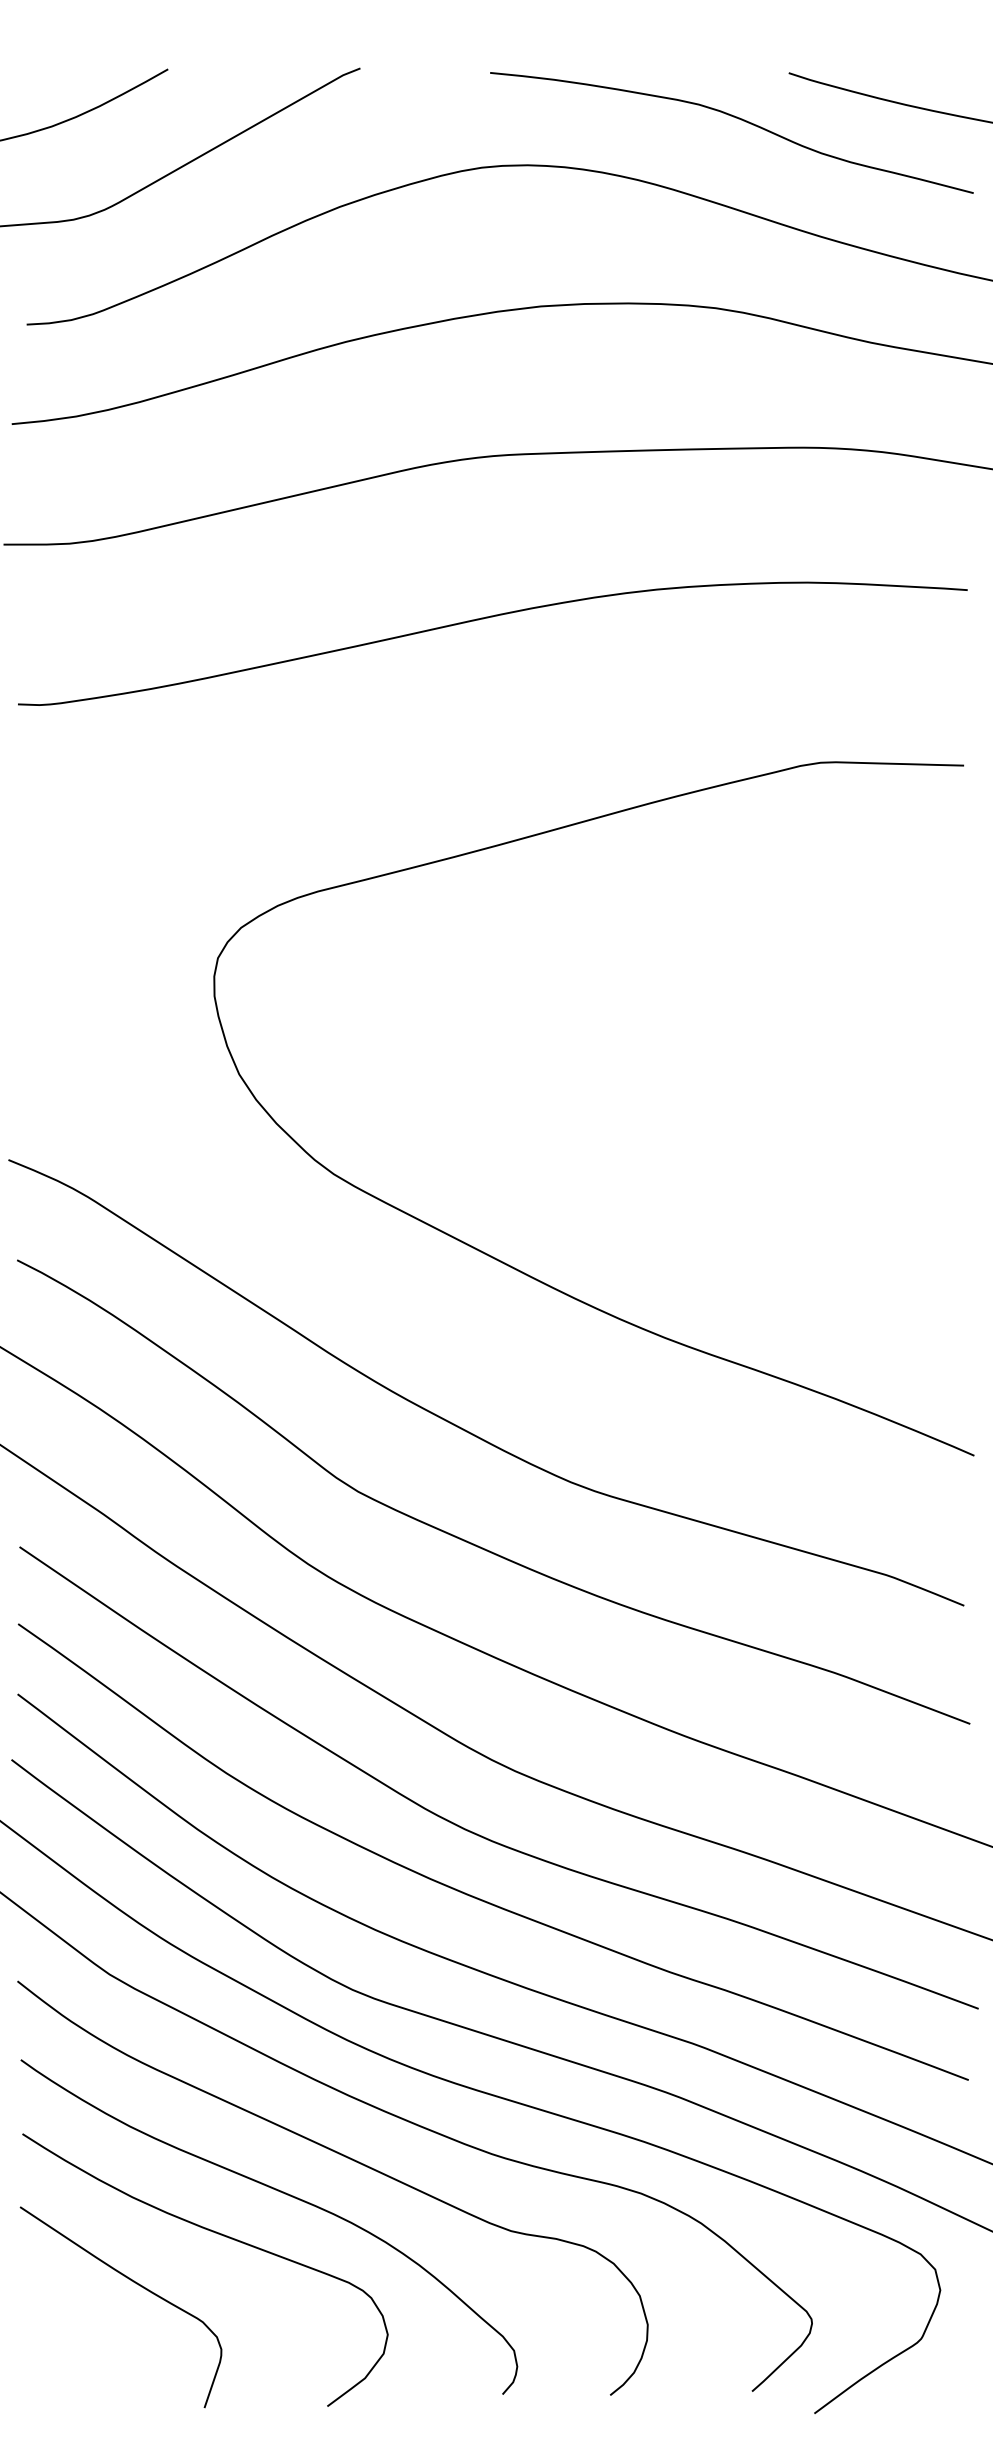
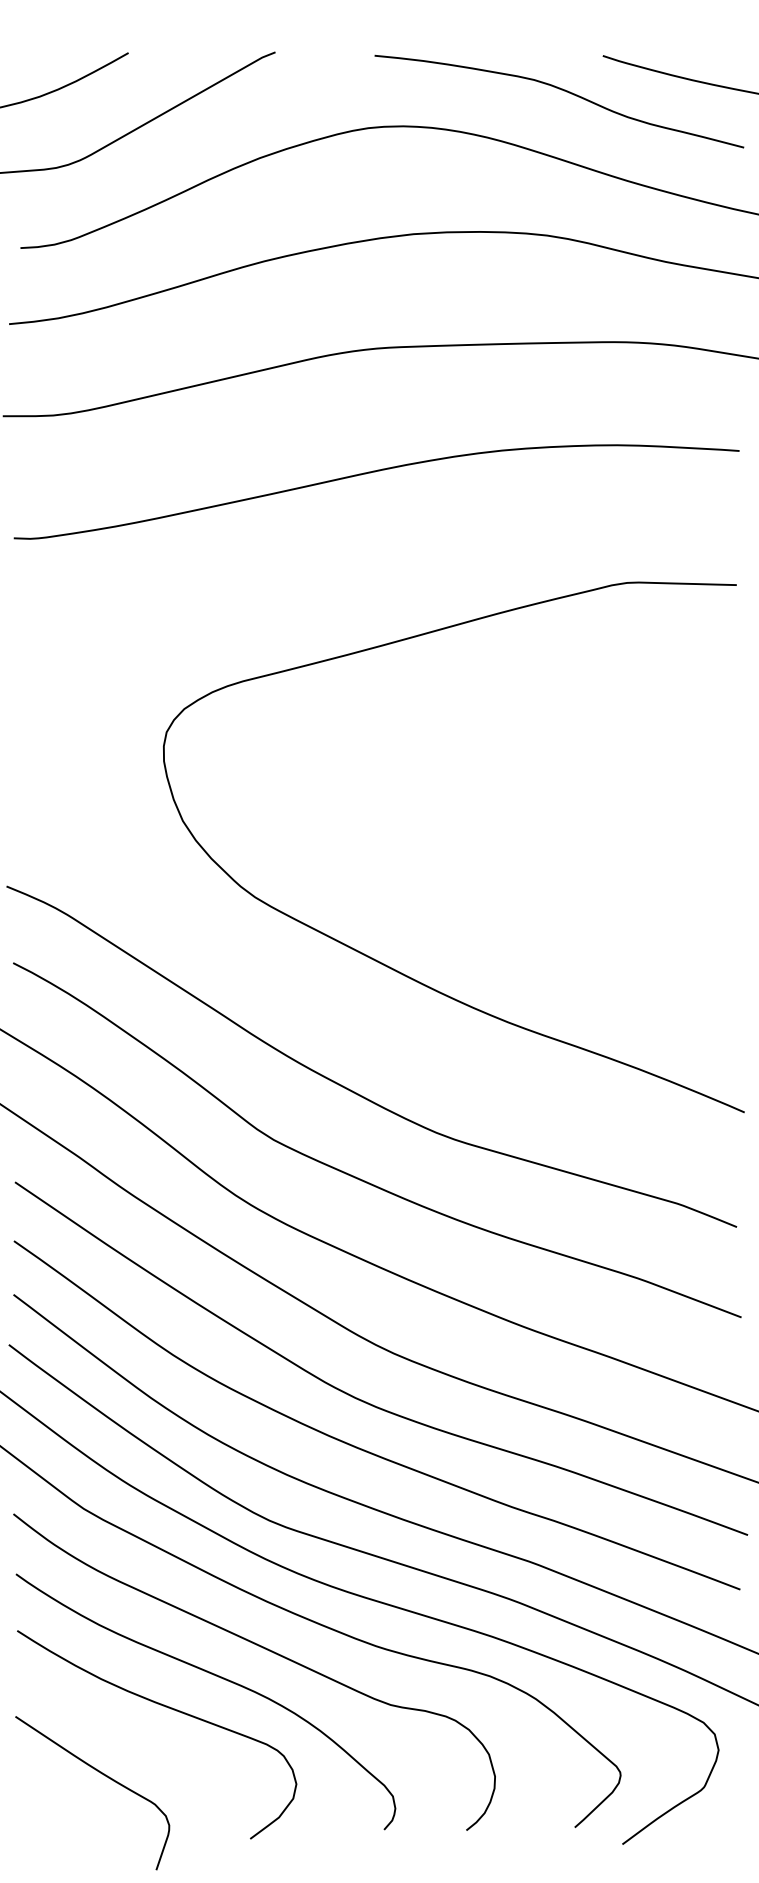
curve: (135, 2284) -> (103, 1775), moved

